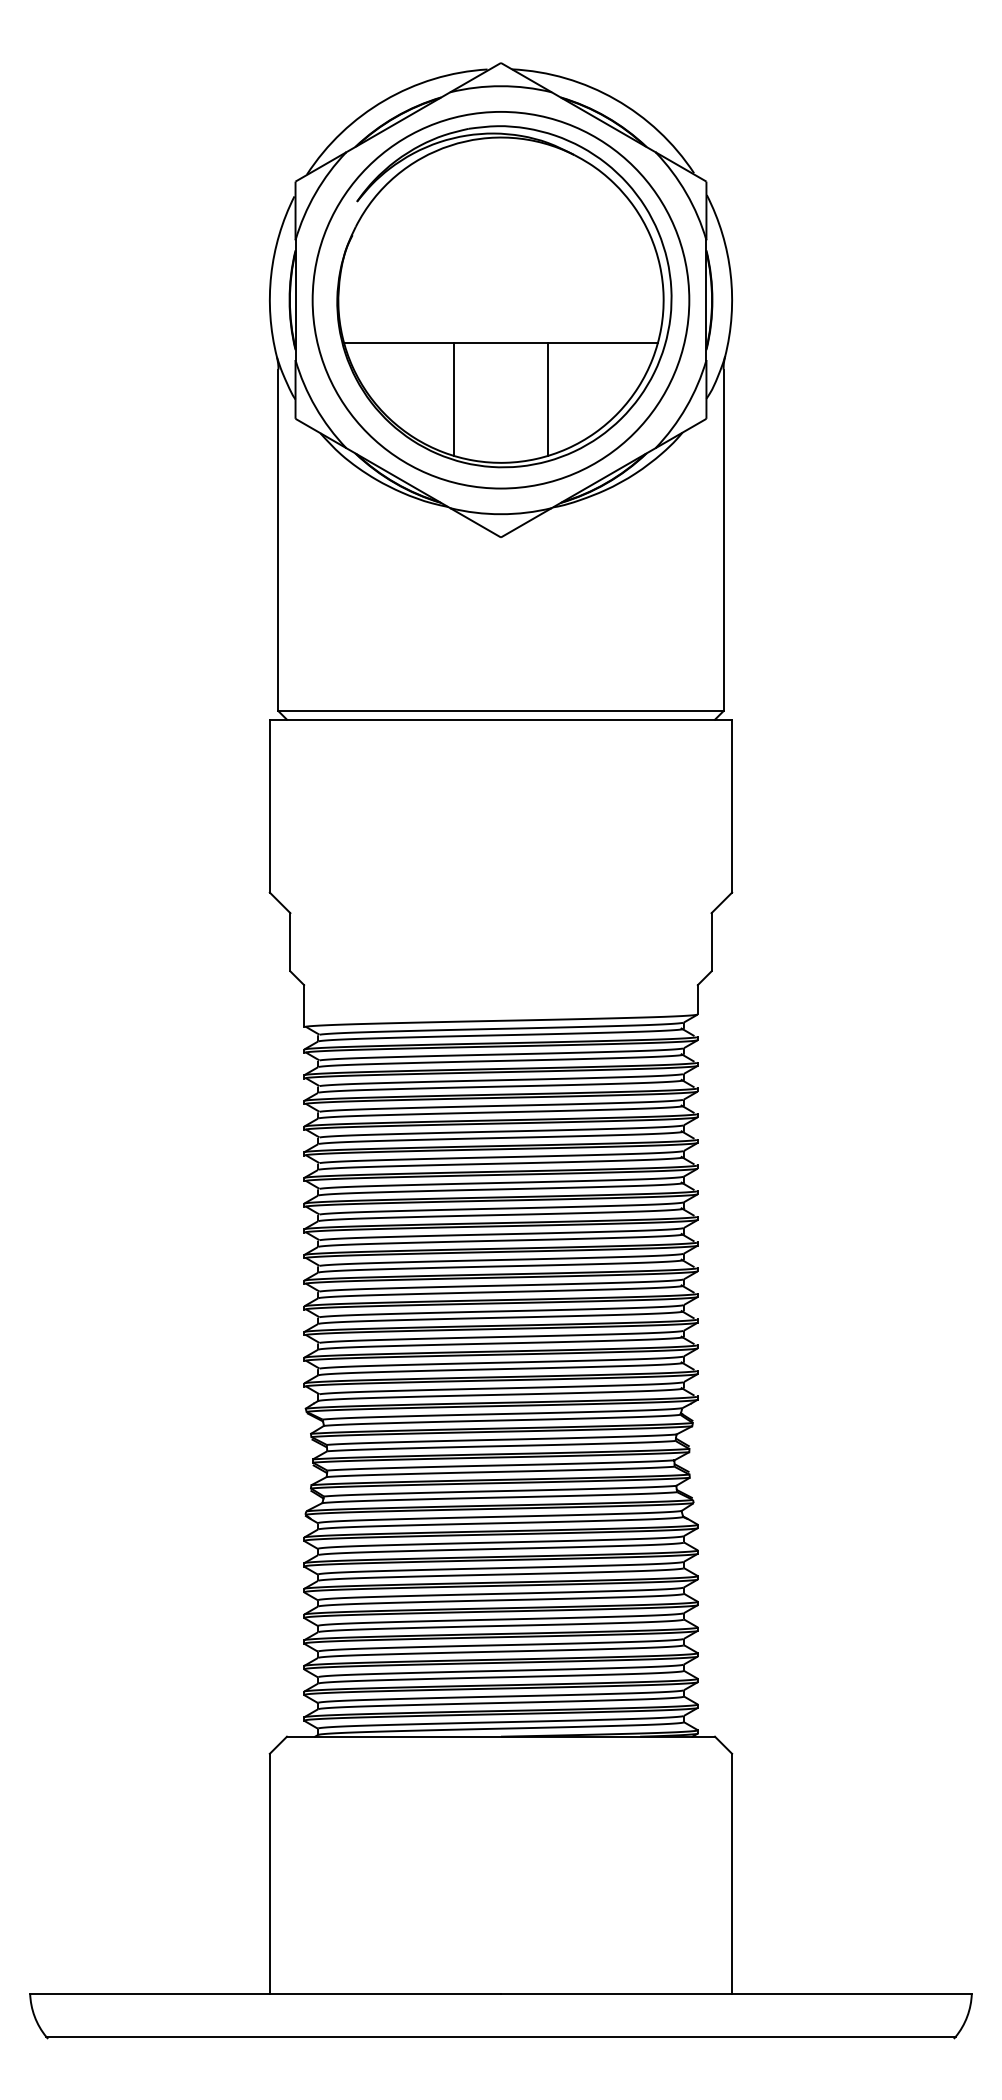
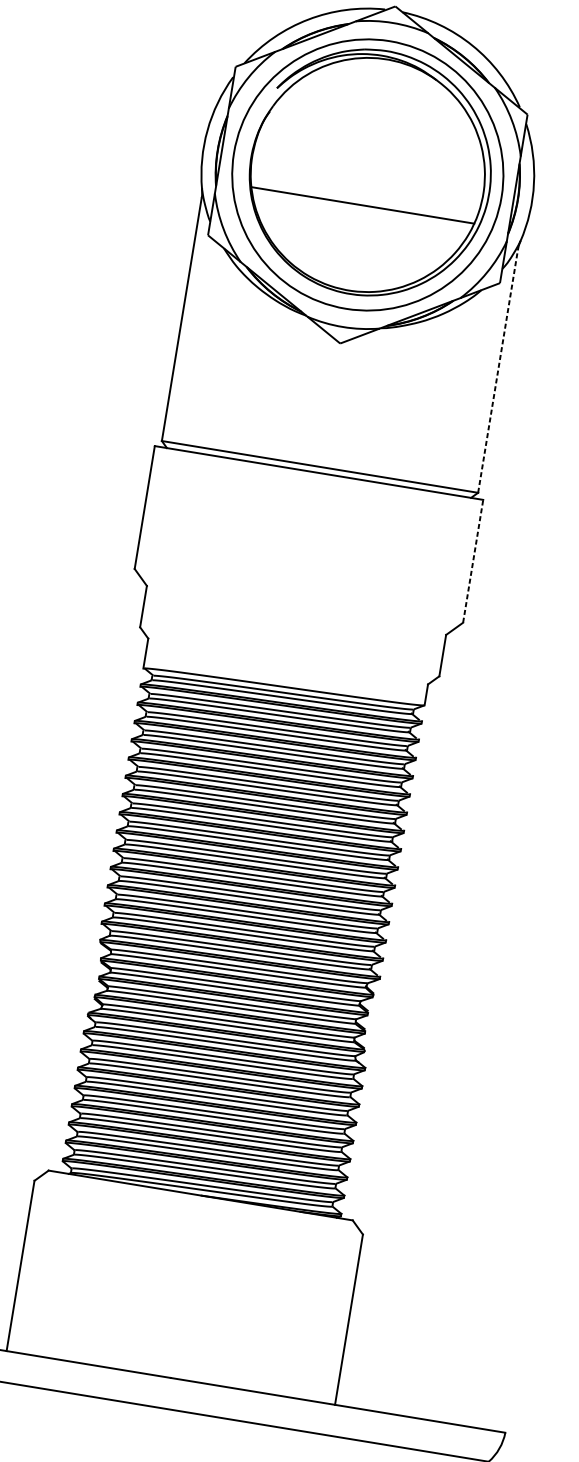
line: (453, 399) -> (322, 239), removed
line: (548, 399) -> (390, 251), removed
line: (723, 540) -> (497, 371), solid -> dashed
line: (732, 805) -> (473, 560), solid -> dashed

